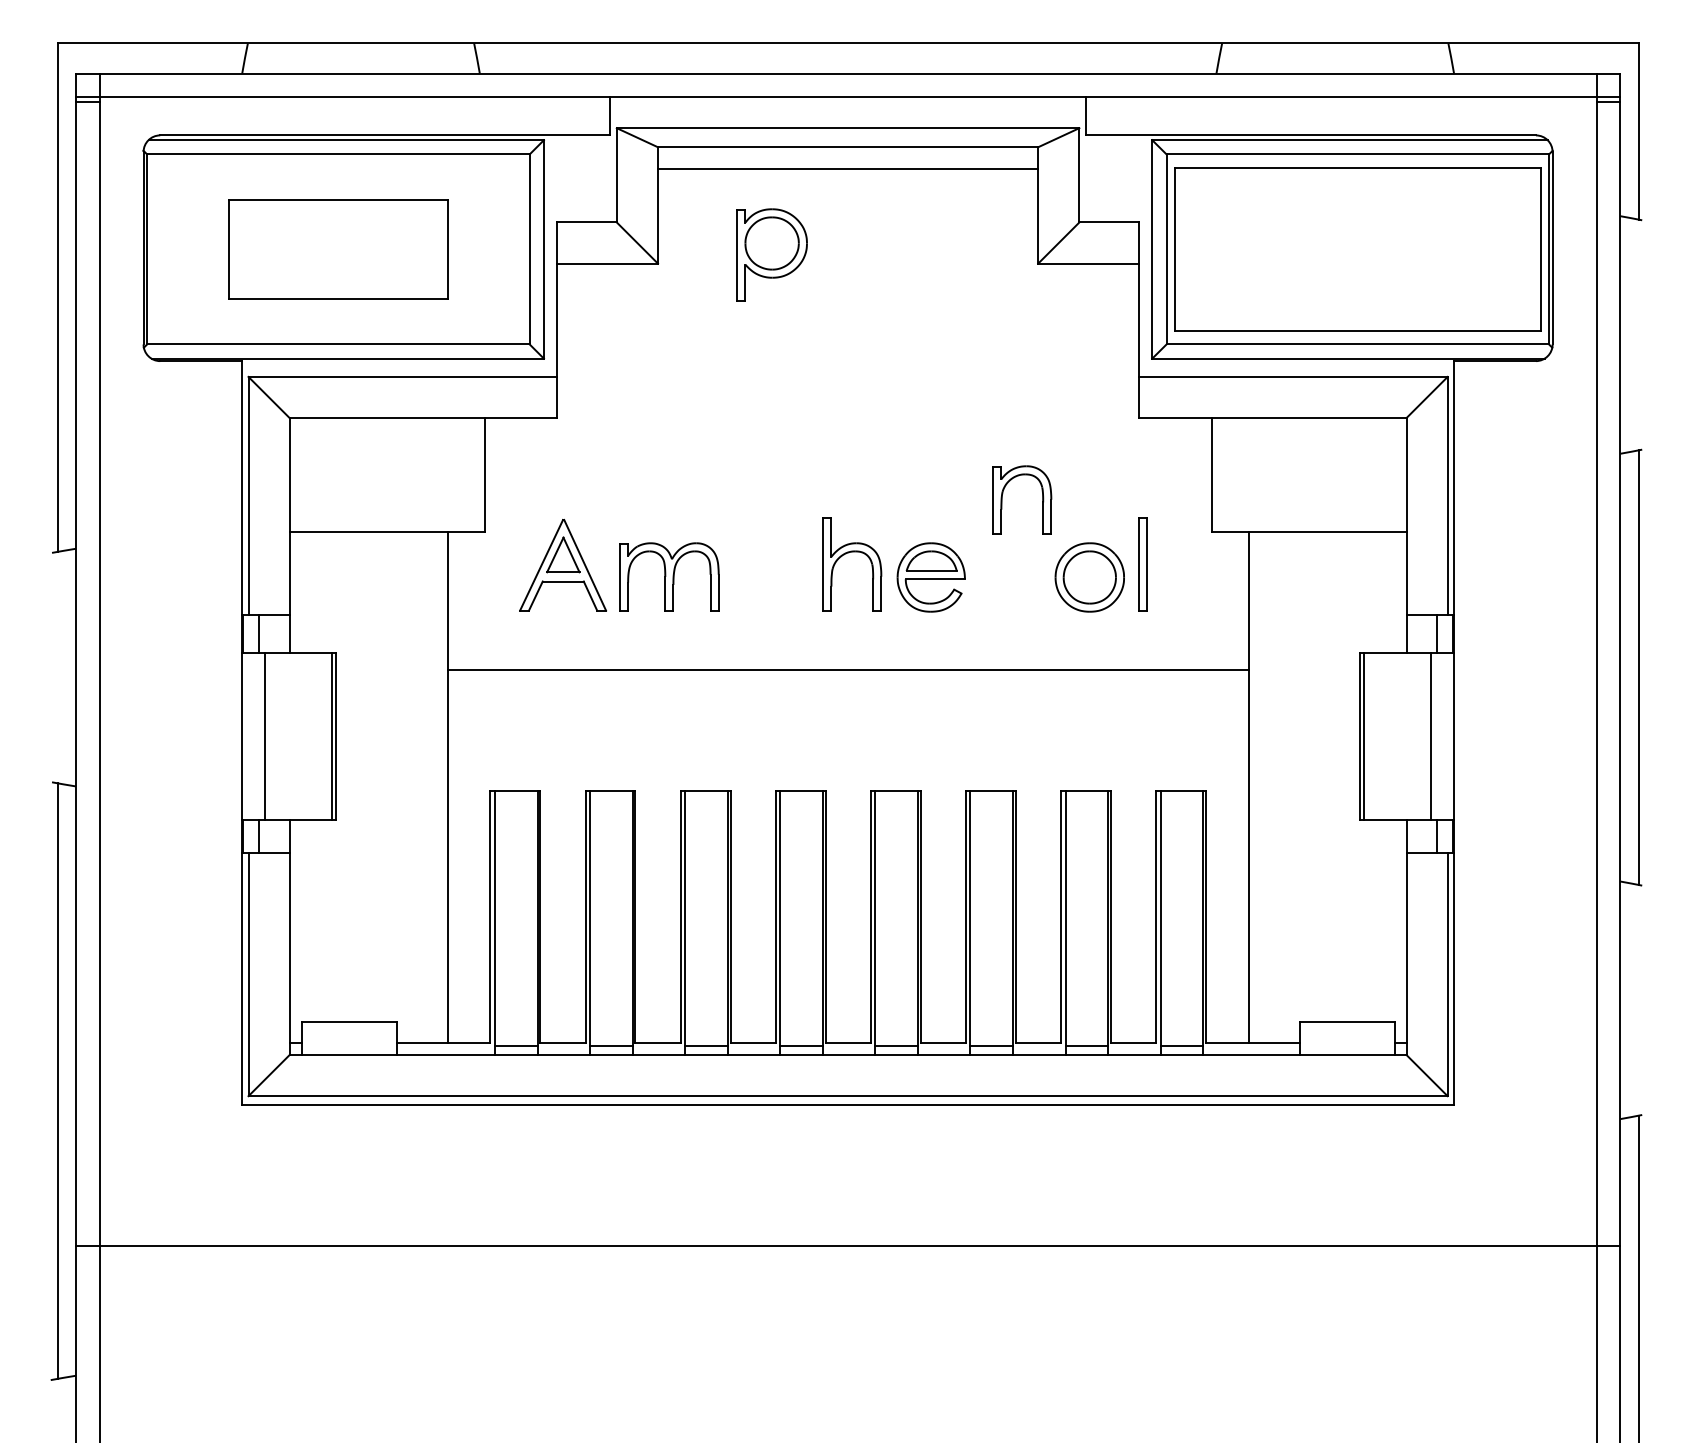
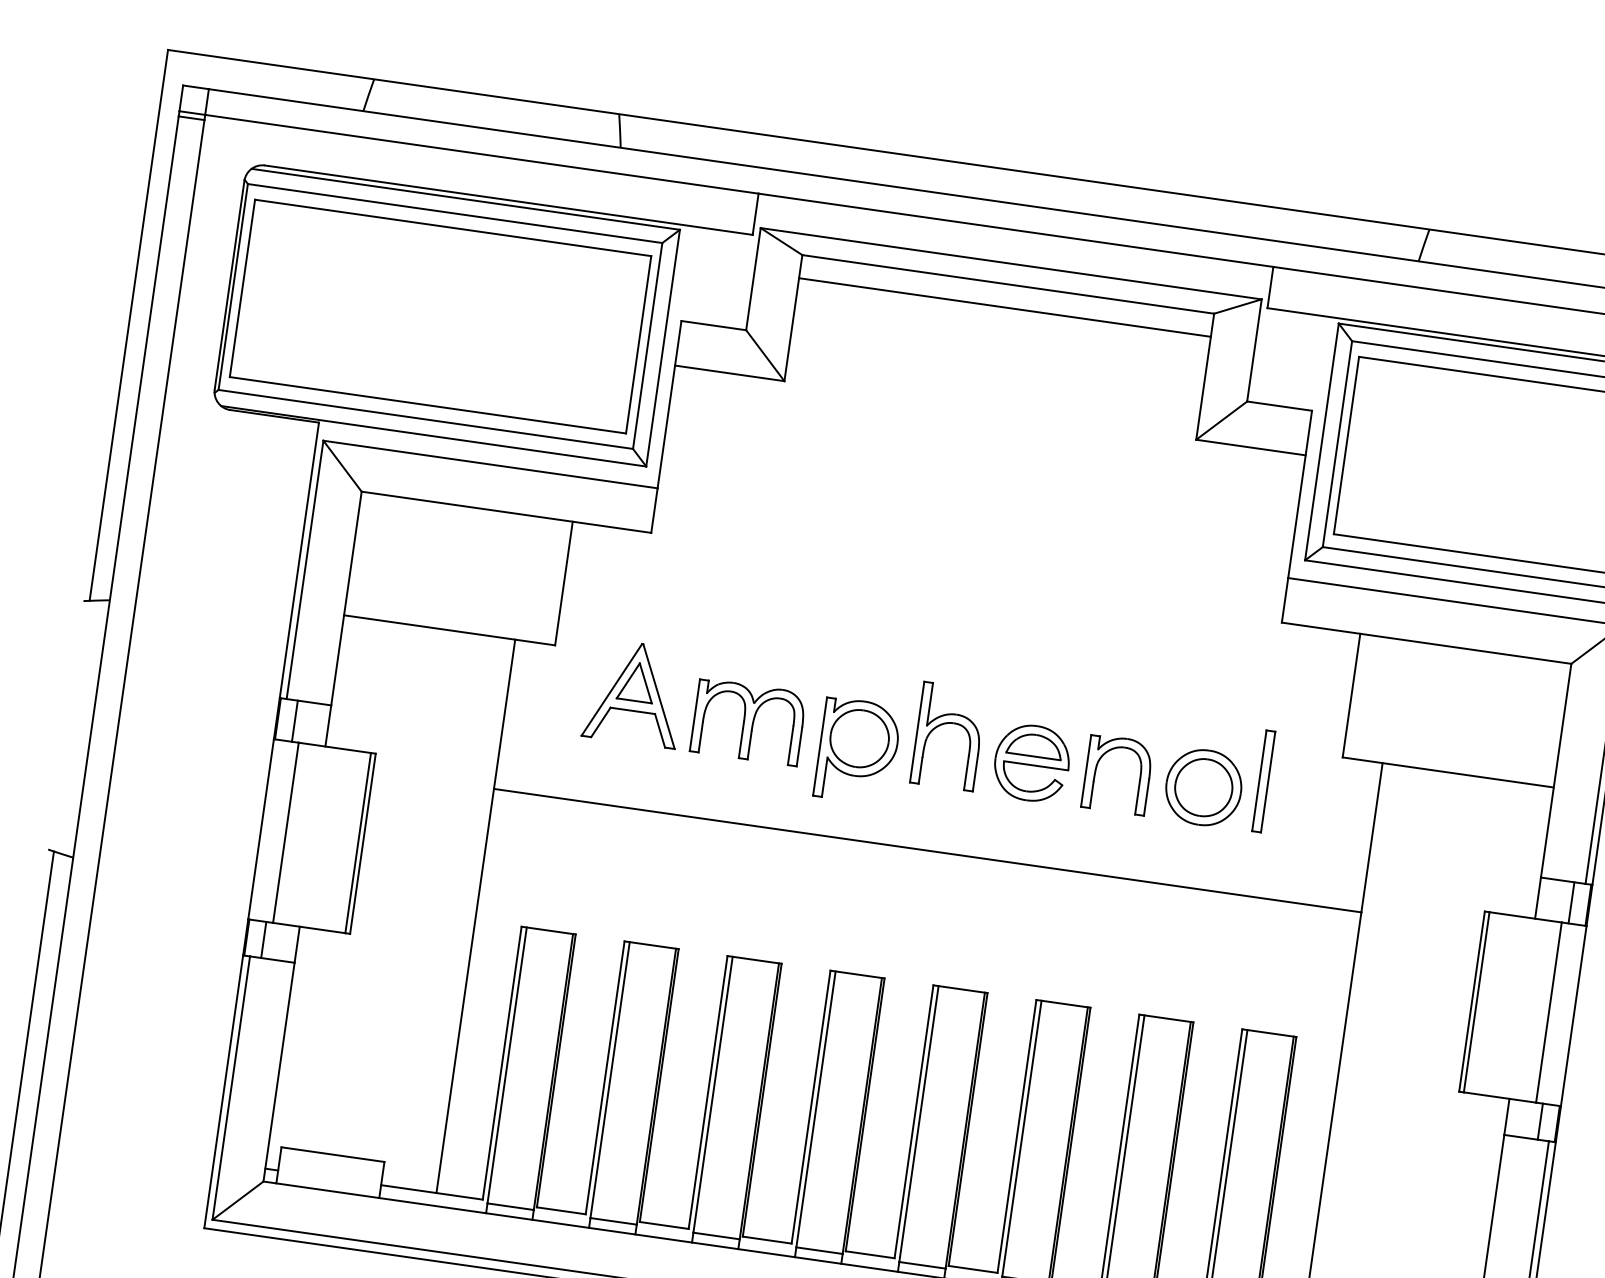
part: (338, 249) -> (440, 316), size x1.67
part: (771, 254) -> (857, 750), moved
part: (1003, 493) -> (1098, 764), moved

